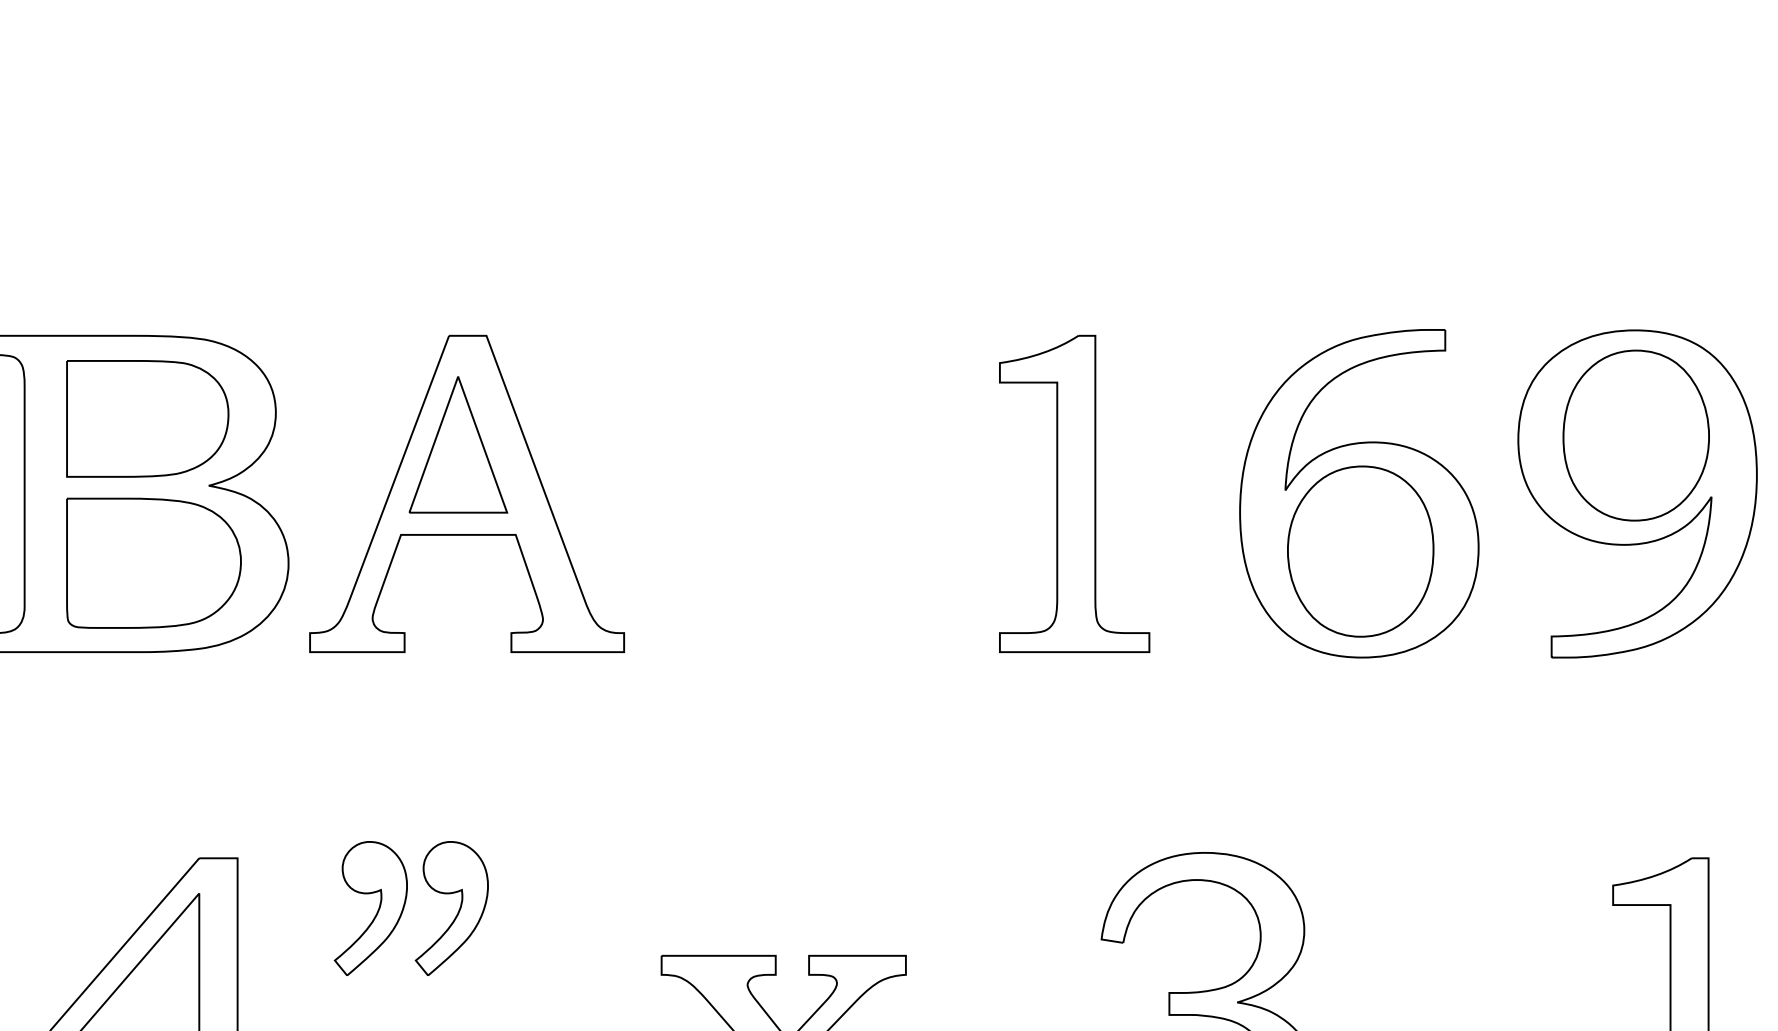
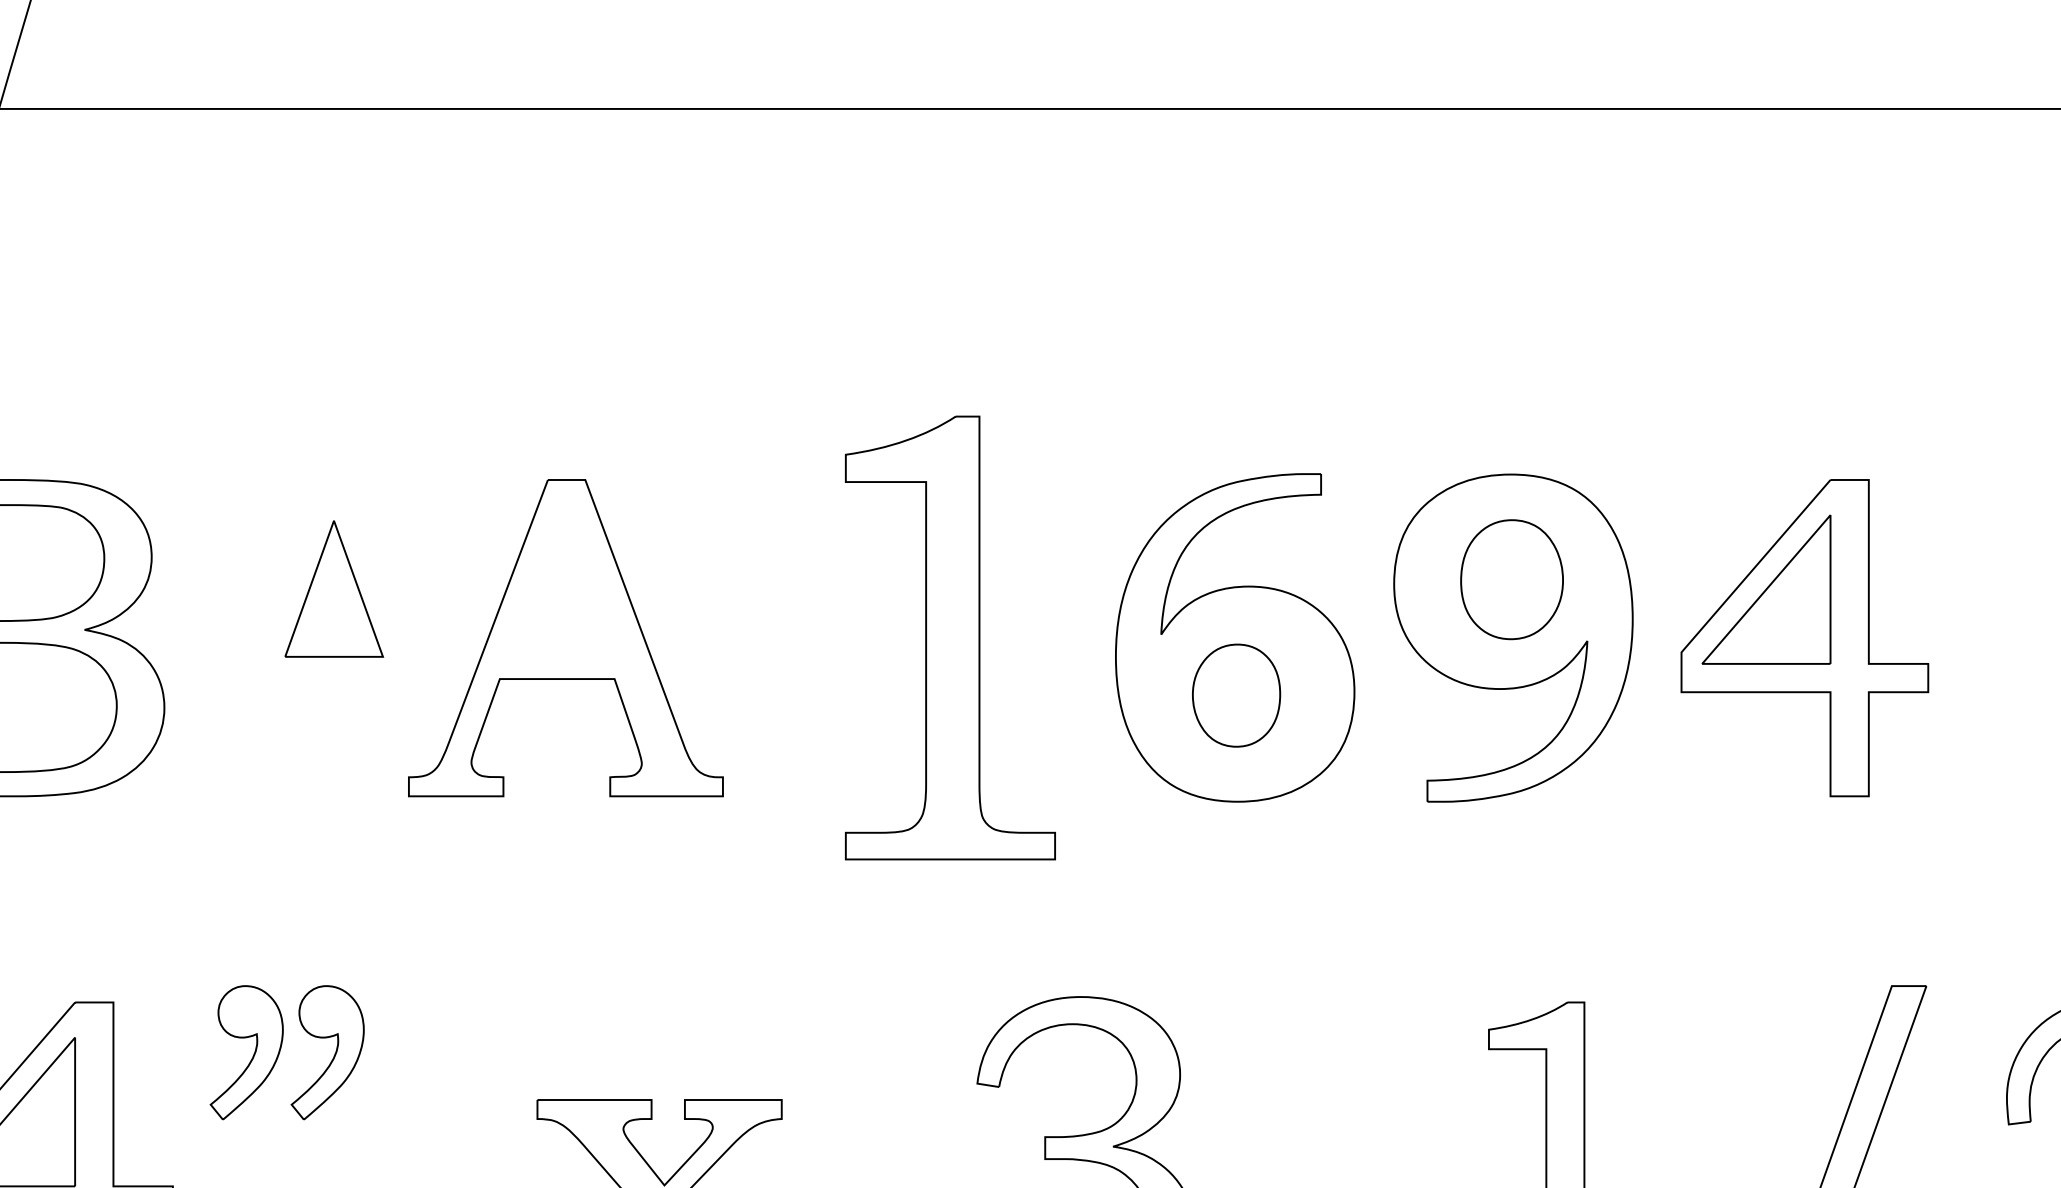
part: (1635, 435) -> (1511, 579), size x0.7
part: (466, 494) -> (565, 638), moved
part: (1074, 494) -> (950, 638), size x1.4
part: (1360, 551) -> (1236, 695), size x0.6

